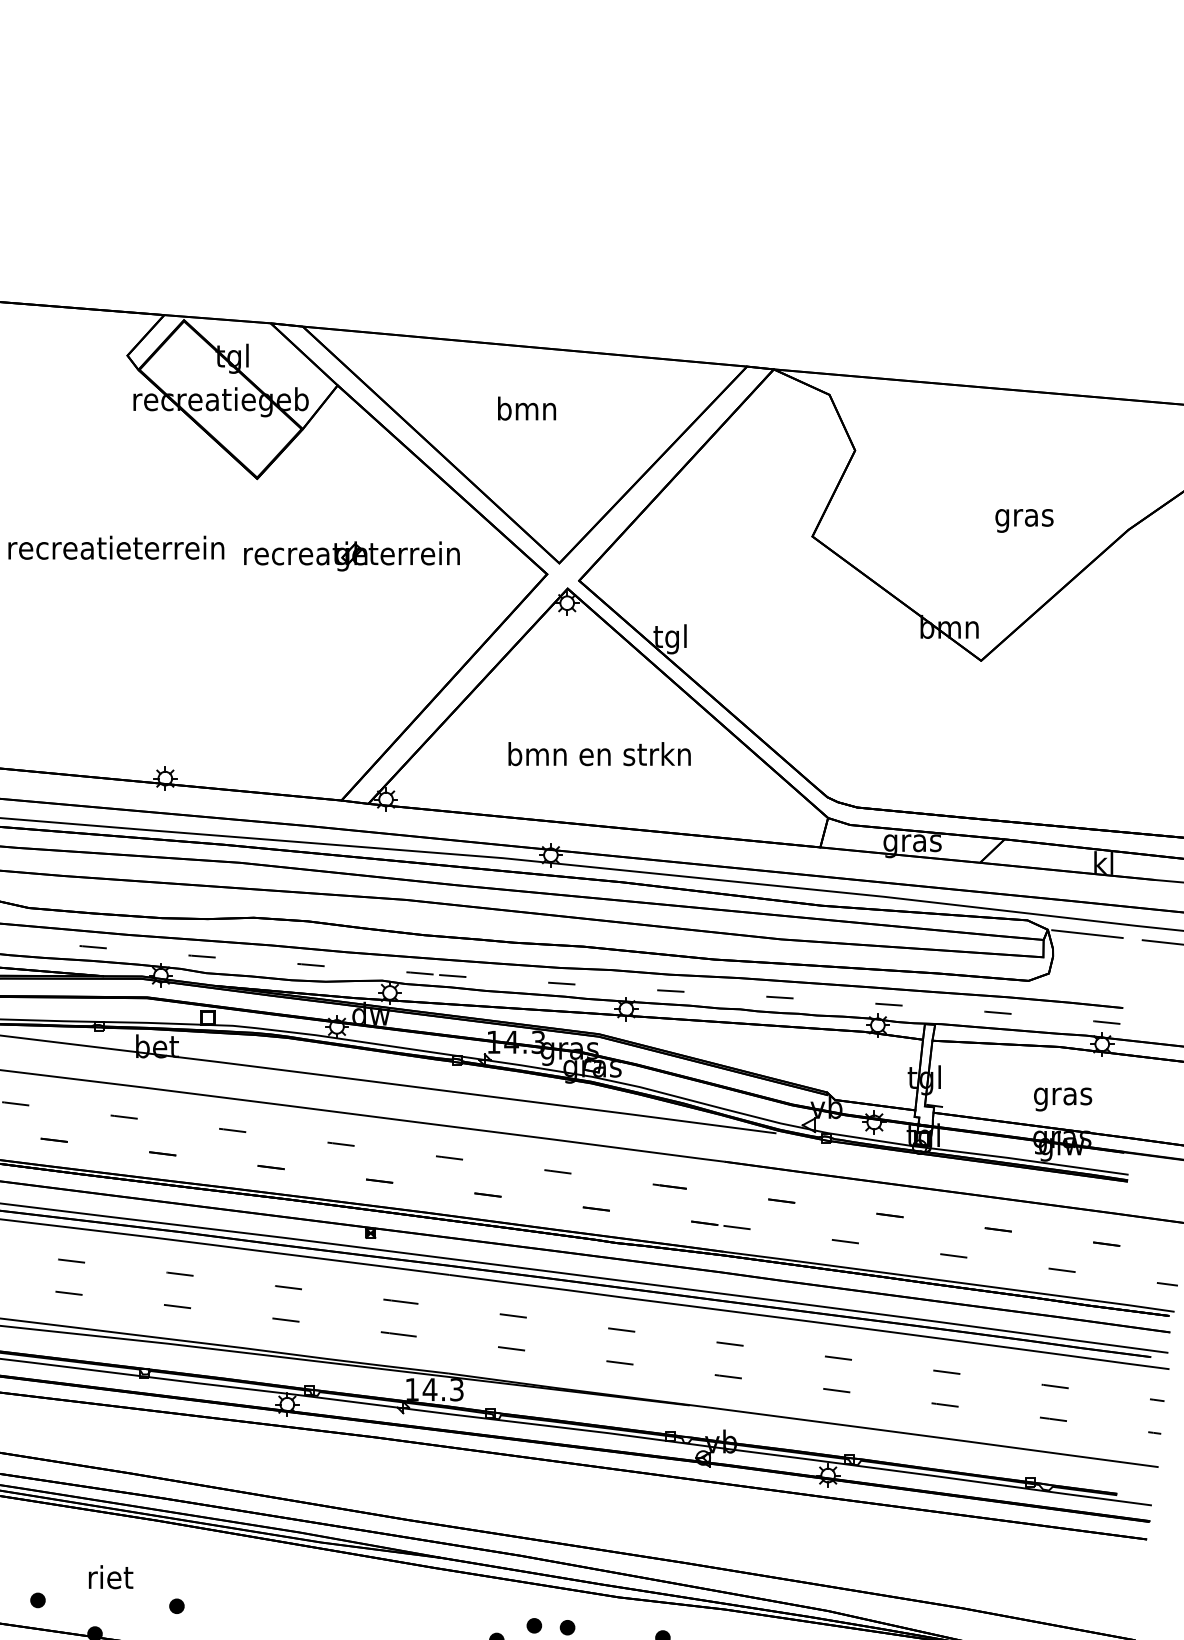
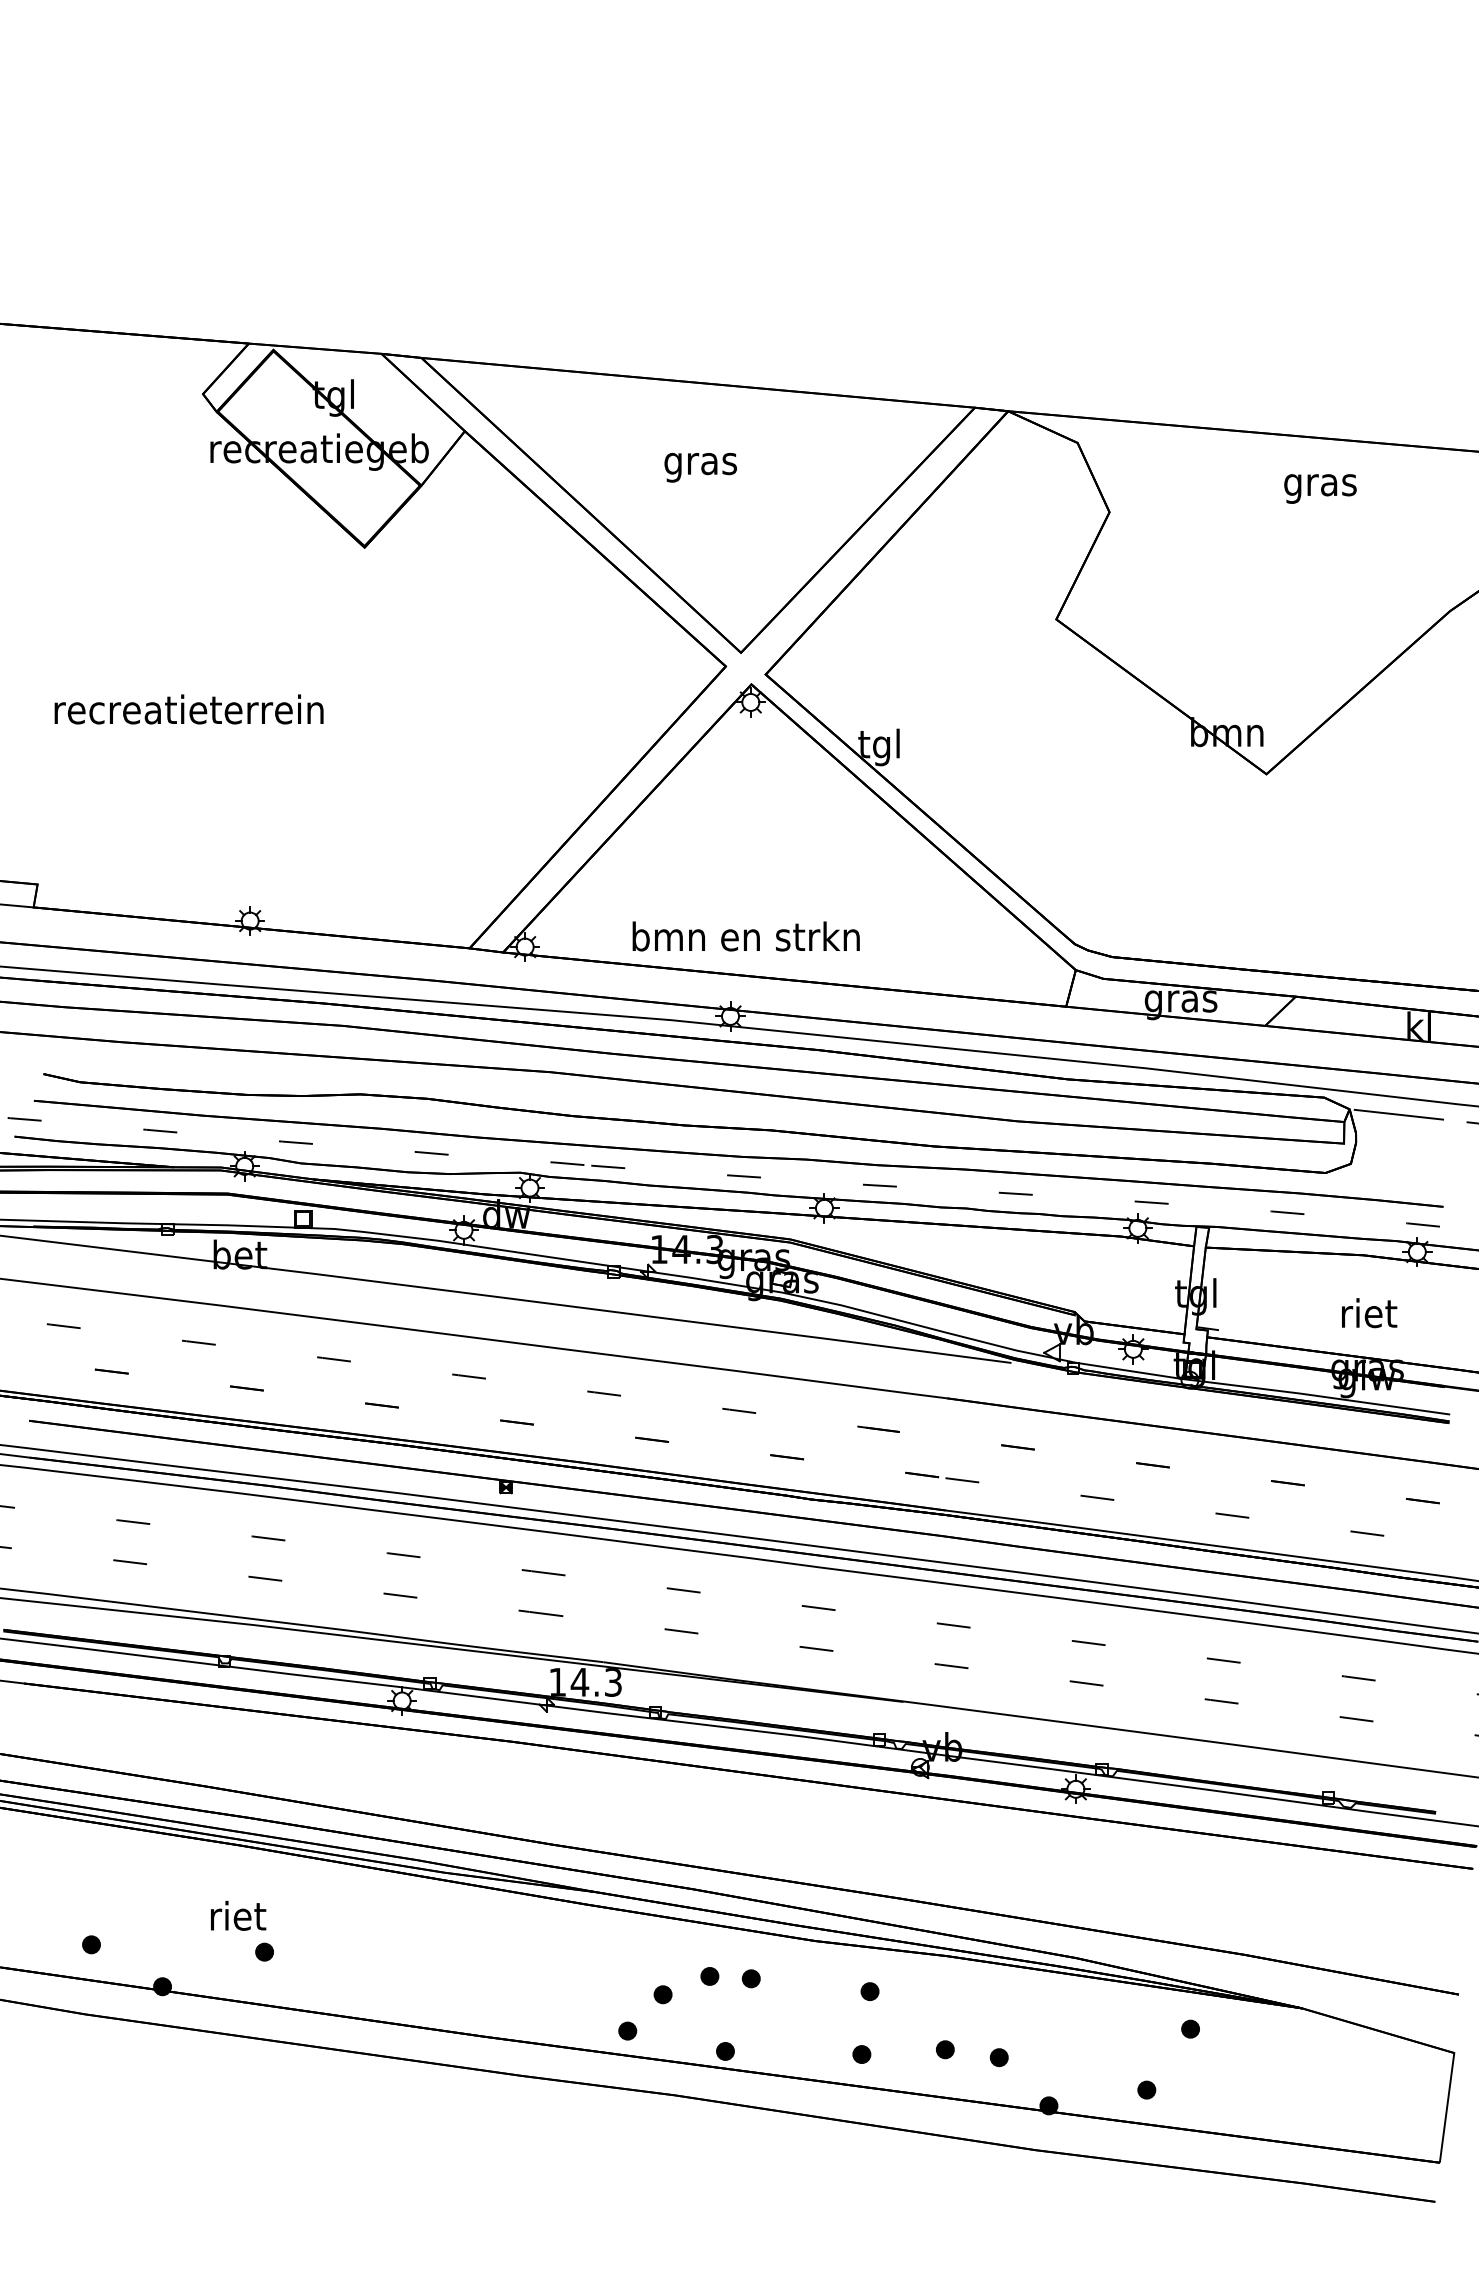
text: (526, 411) -> (700, 463), bmn -> gras
text: (1024, 520) -> (1320, 488), moved
text: (115, 547) -> (188, 709), moved
part: (351, 555) -> (482, 643), removed
text: (599, 754) -> (745, 936), moved
text: (1063, 1096) -> (1368, 1316), gras -> riet
text: (111, 1576) -> (238, 1915), moved

